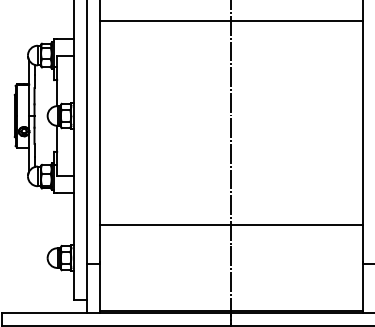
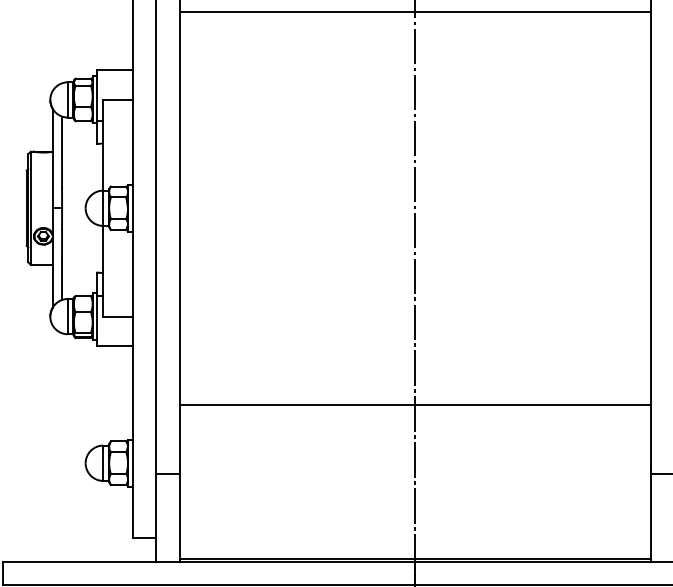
line: (231, 20) -> (415, 11), moved

